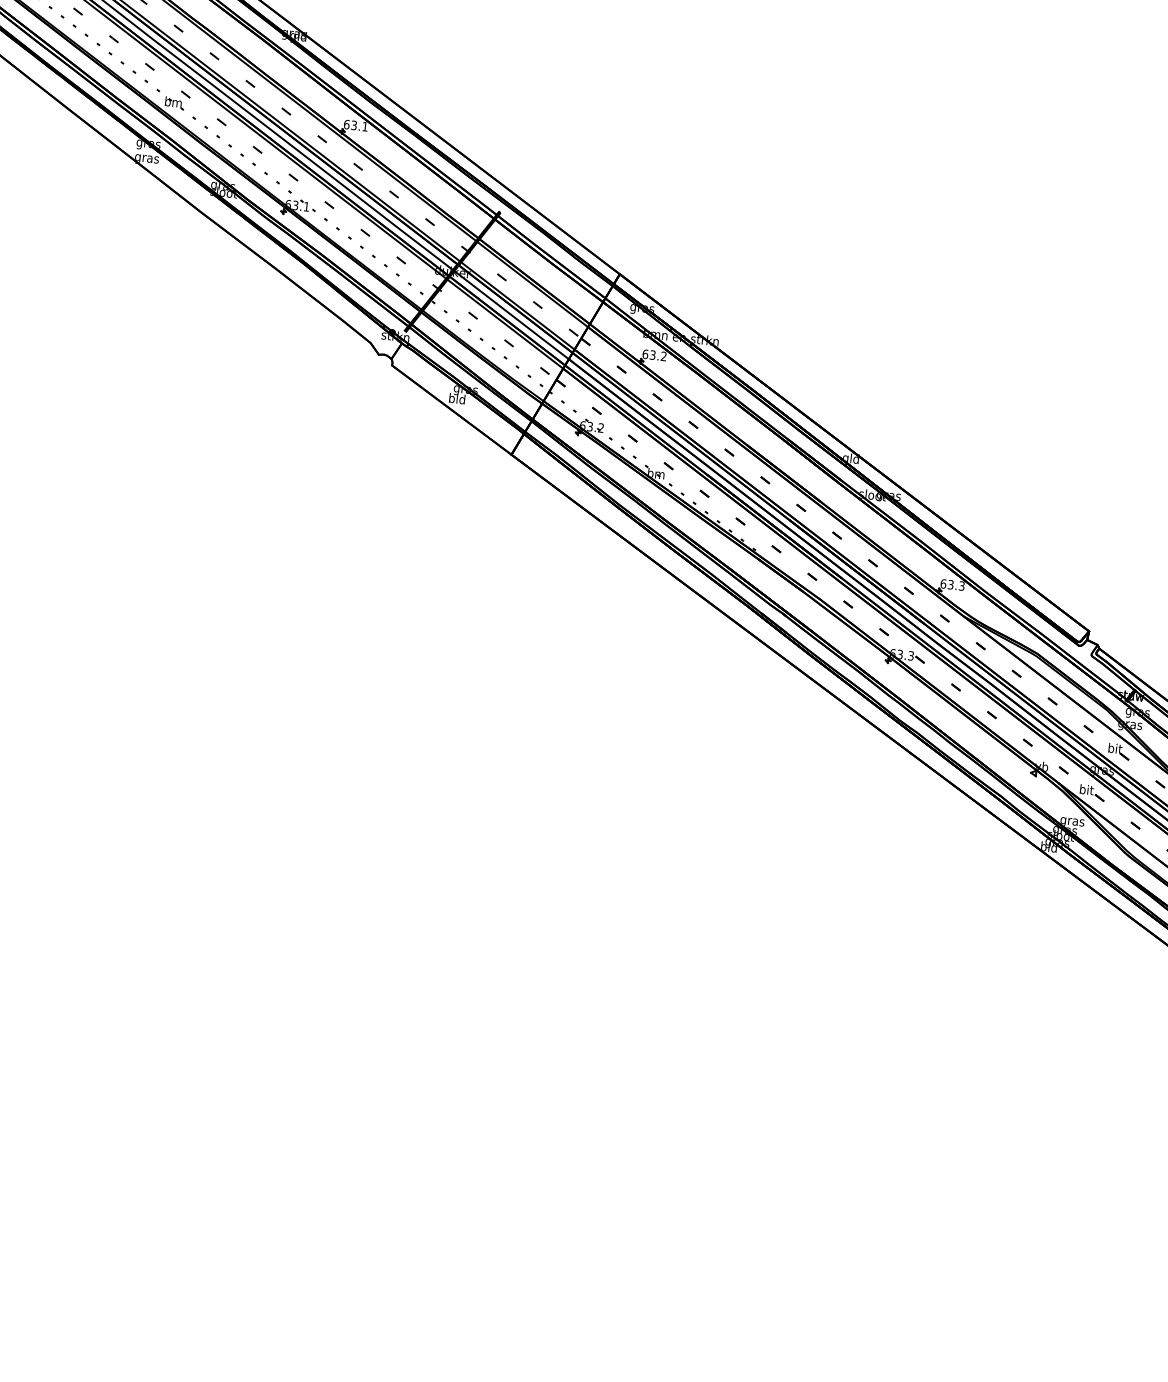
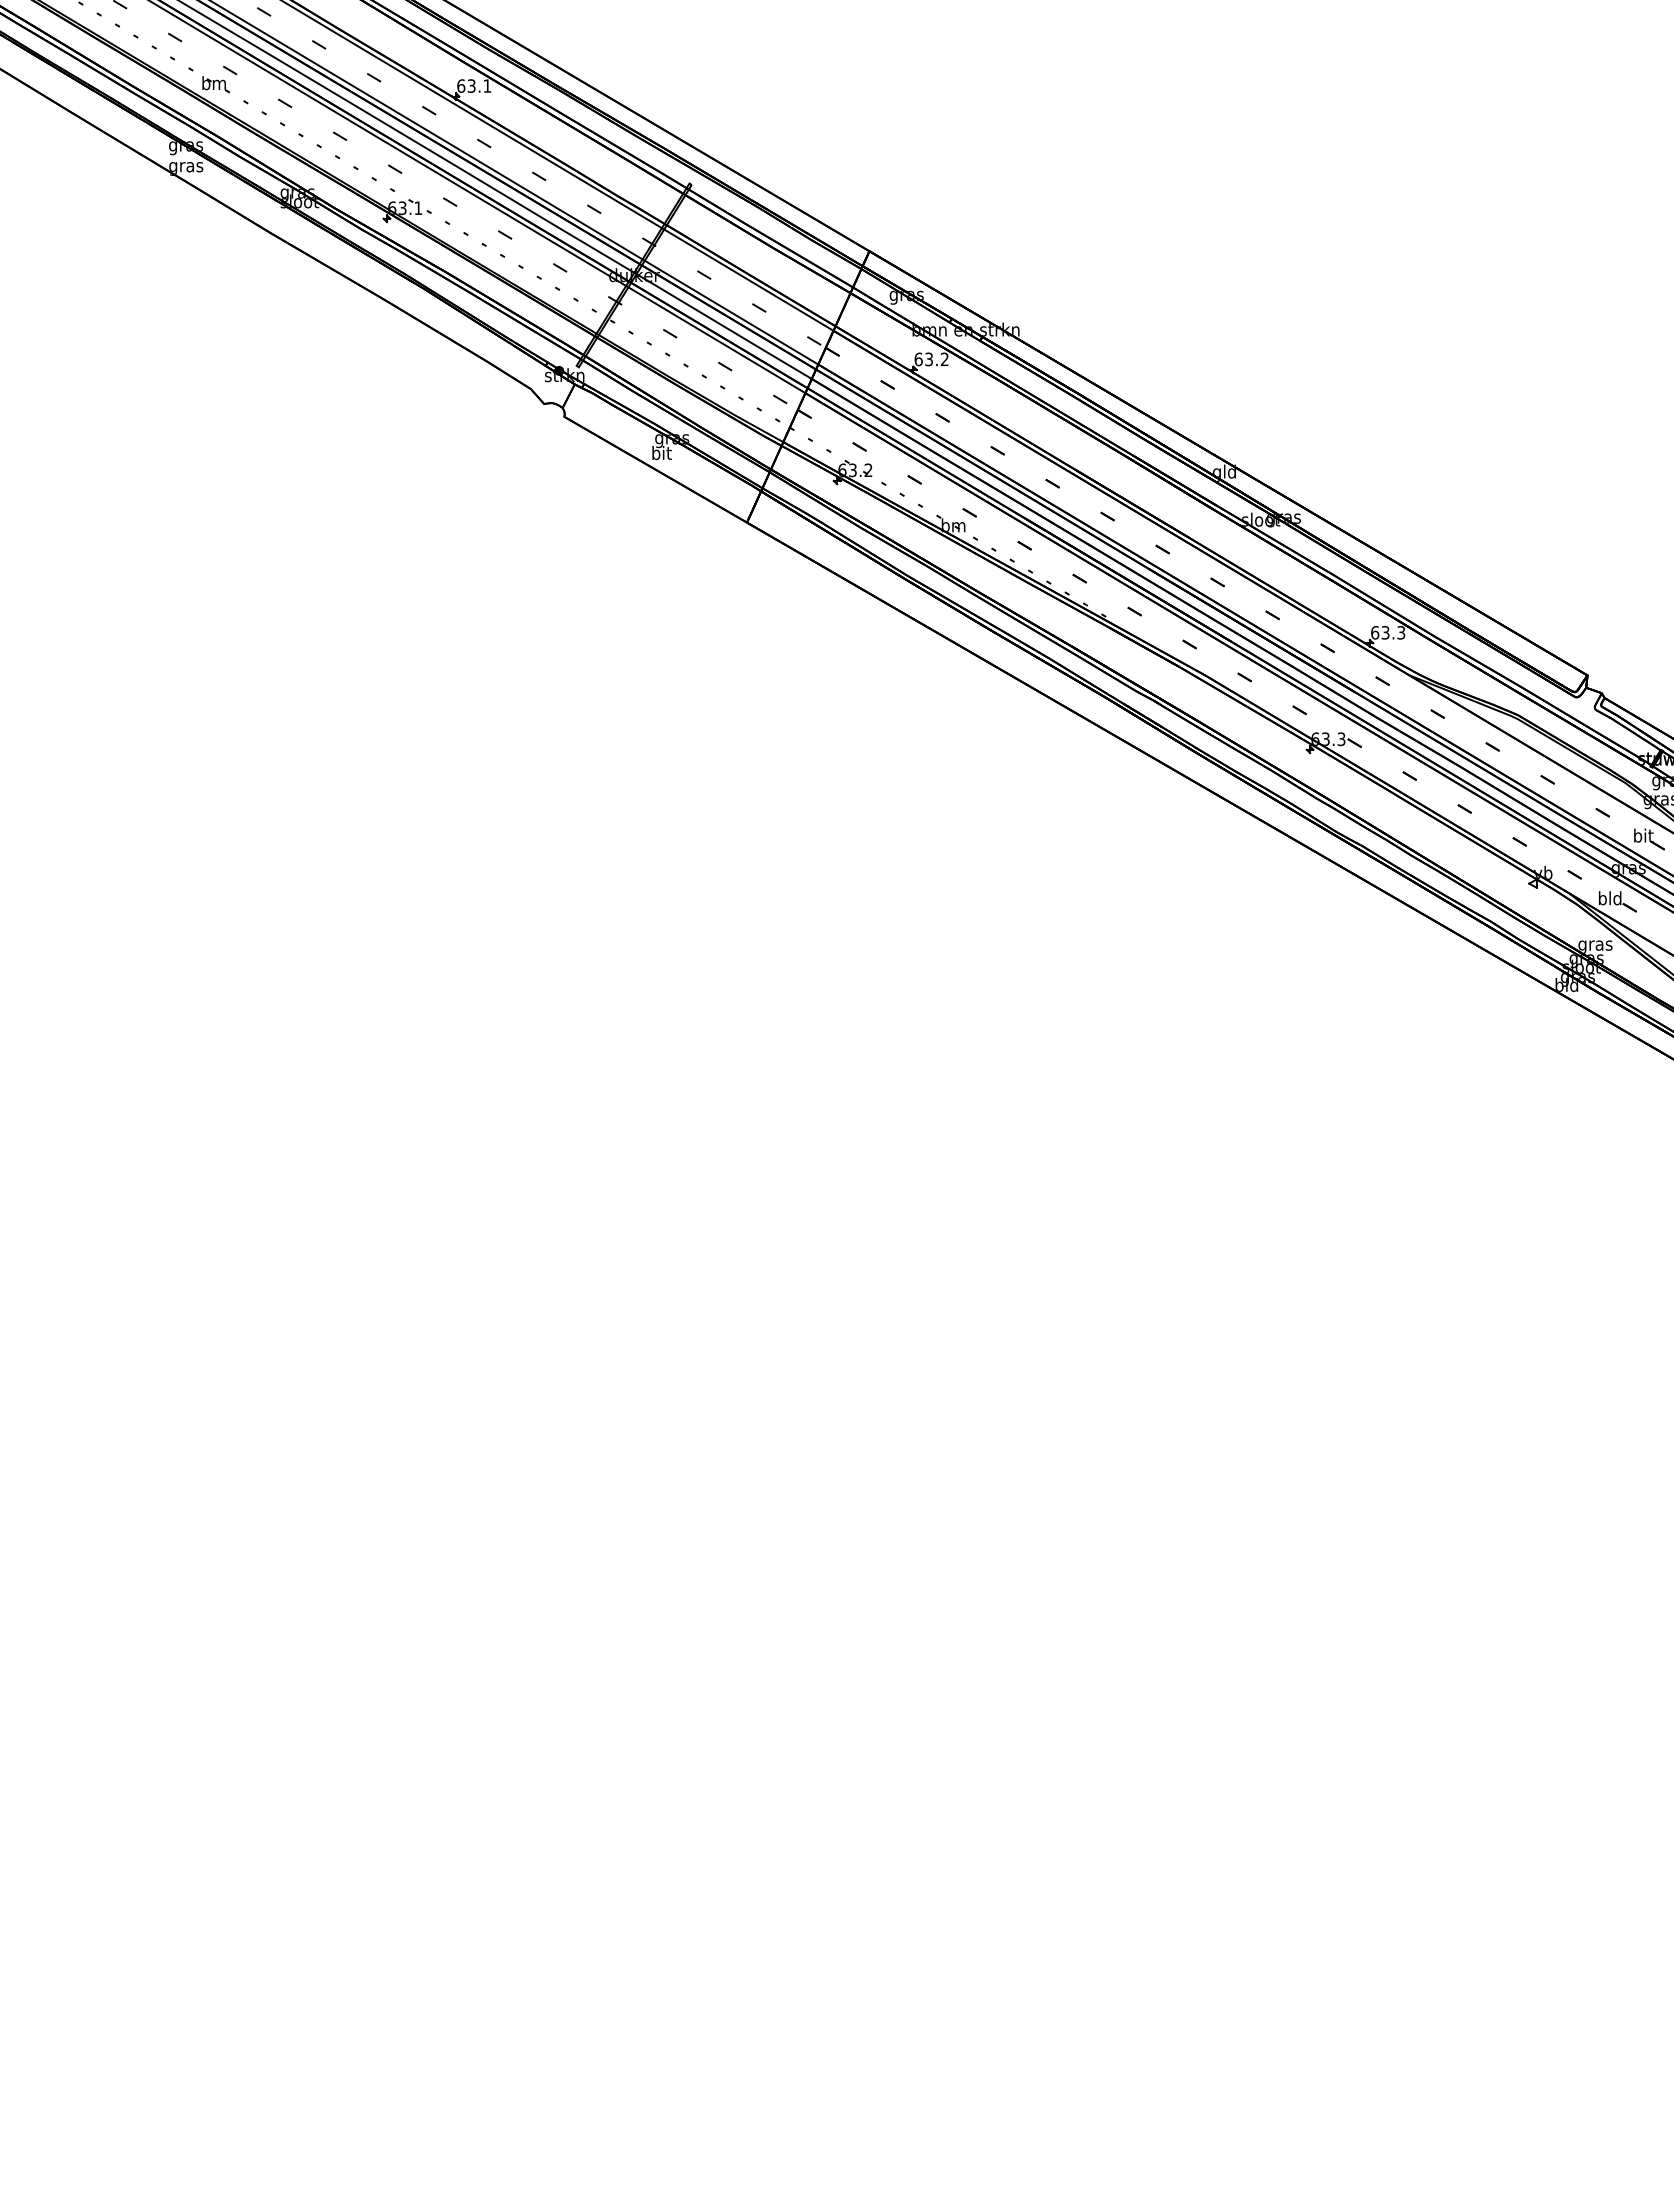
text: (457, 399) -> (661, 453), bld -> bit
text: (1086, 789) -> (1610, 898), bit -> bld

